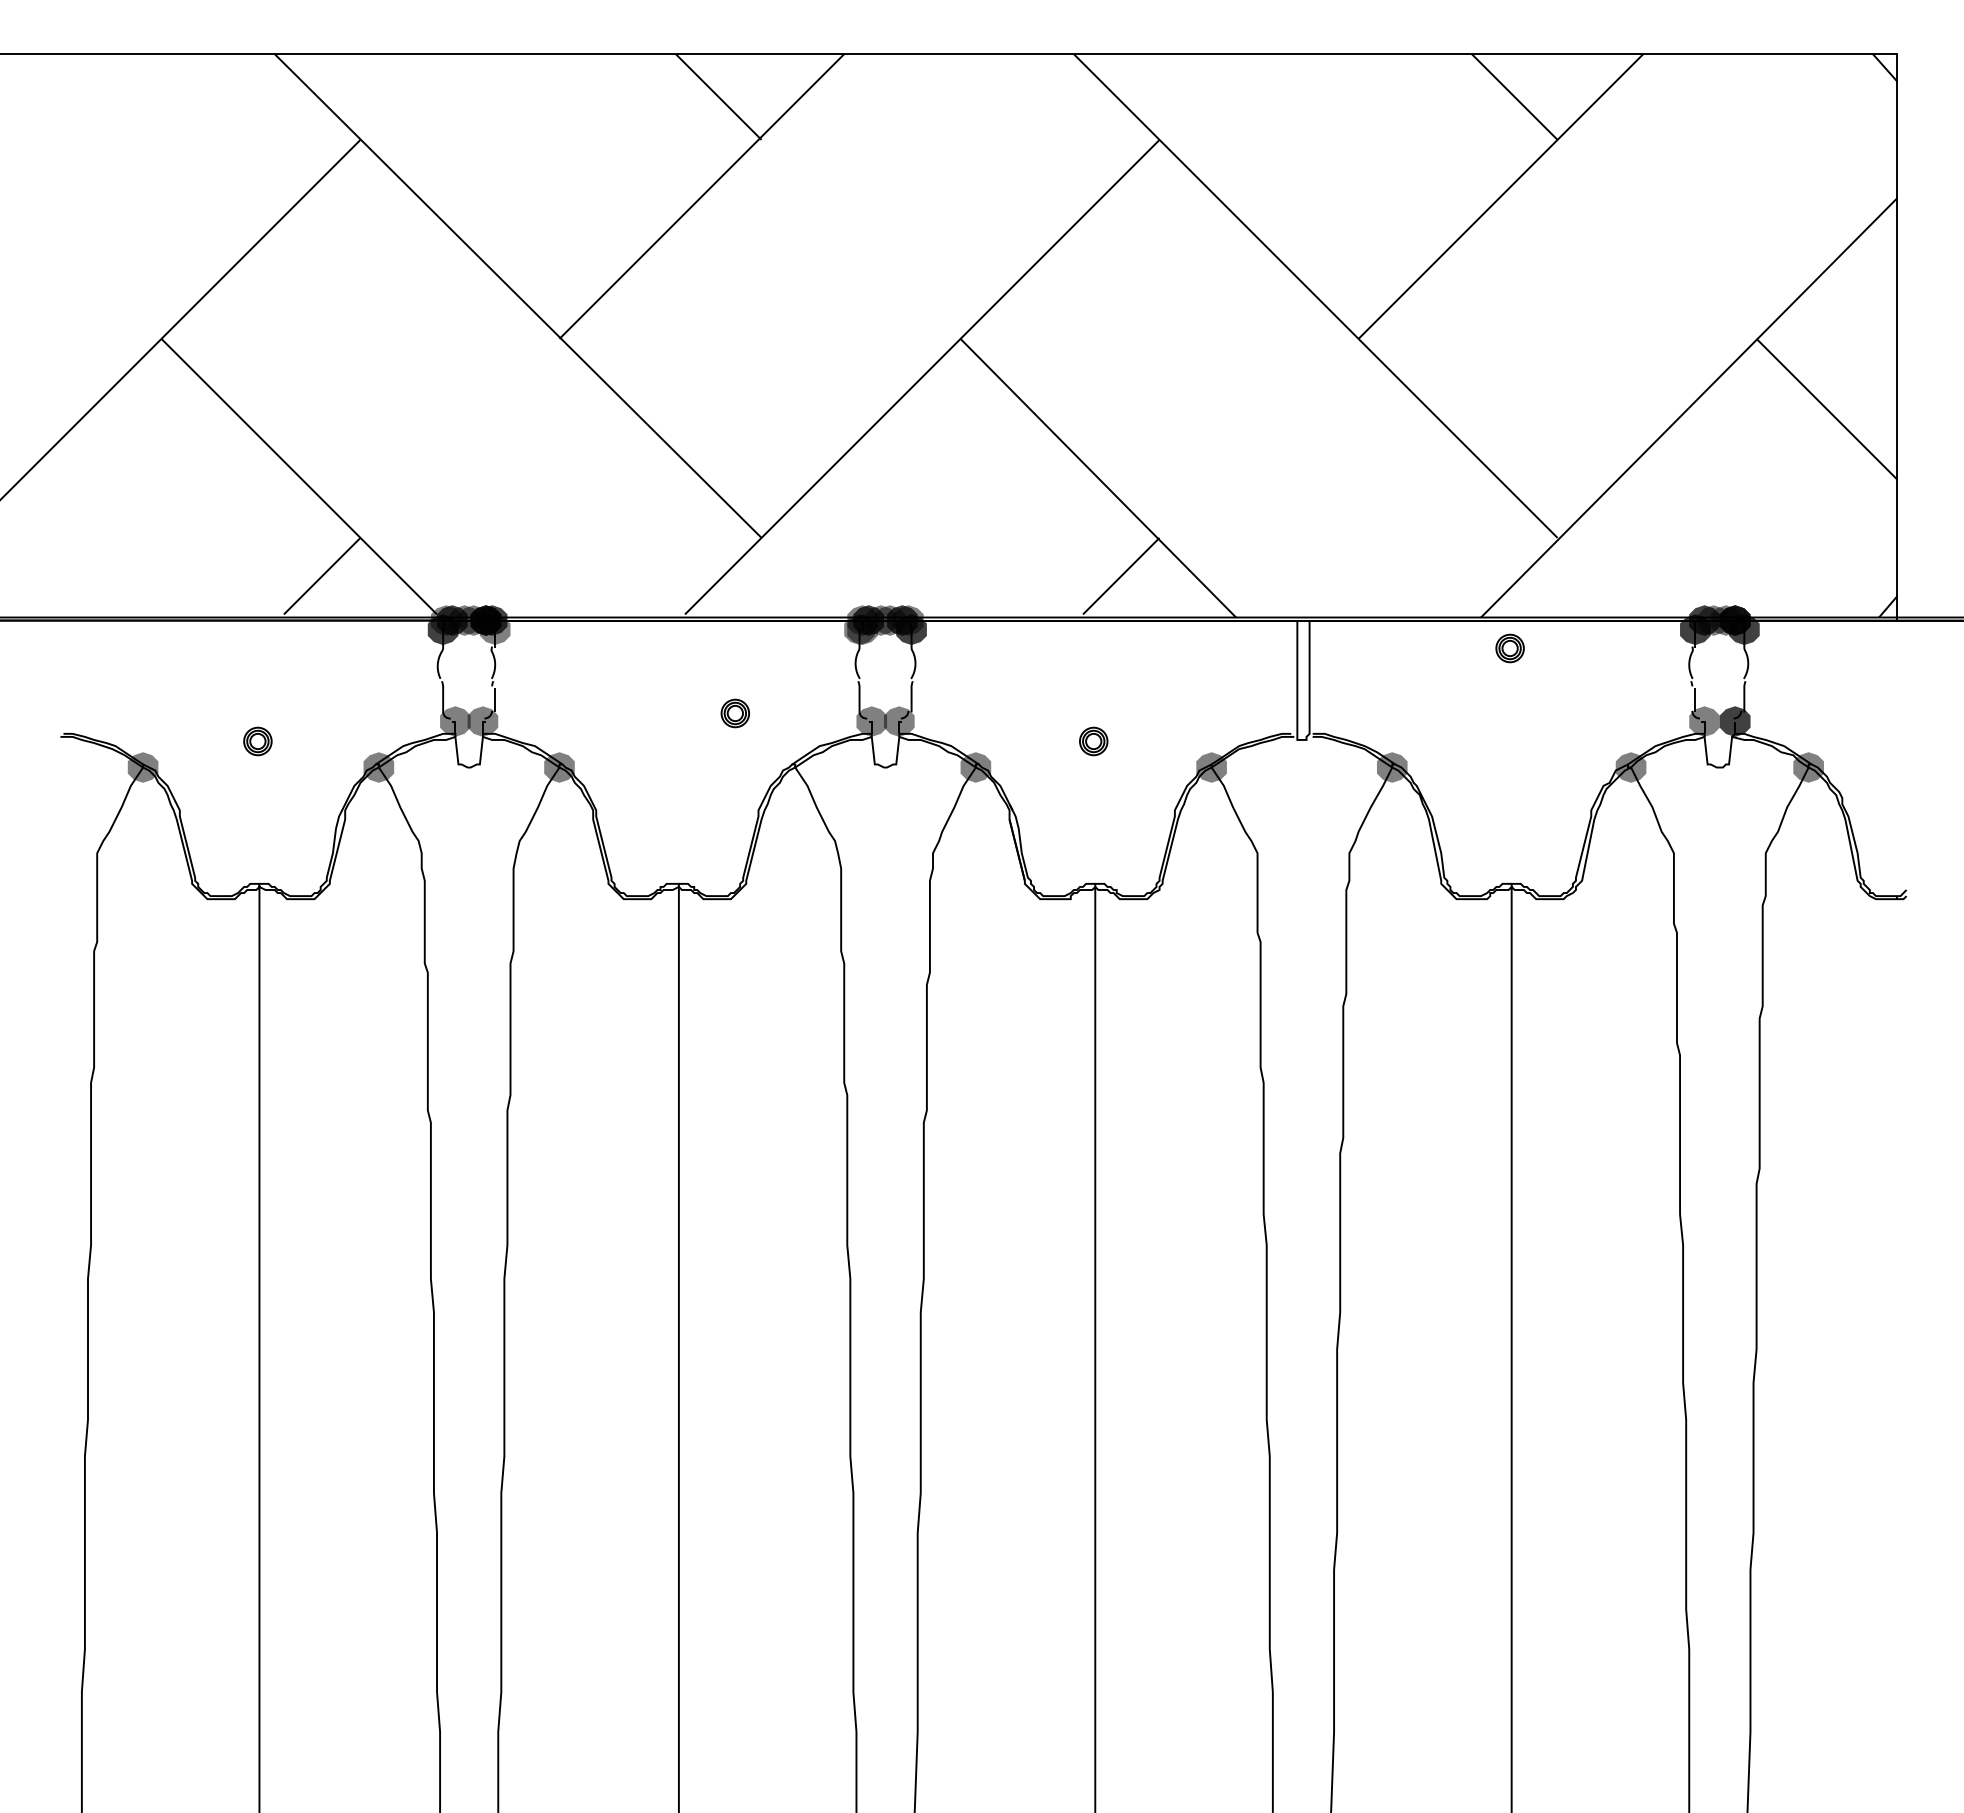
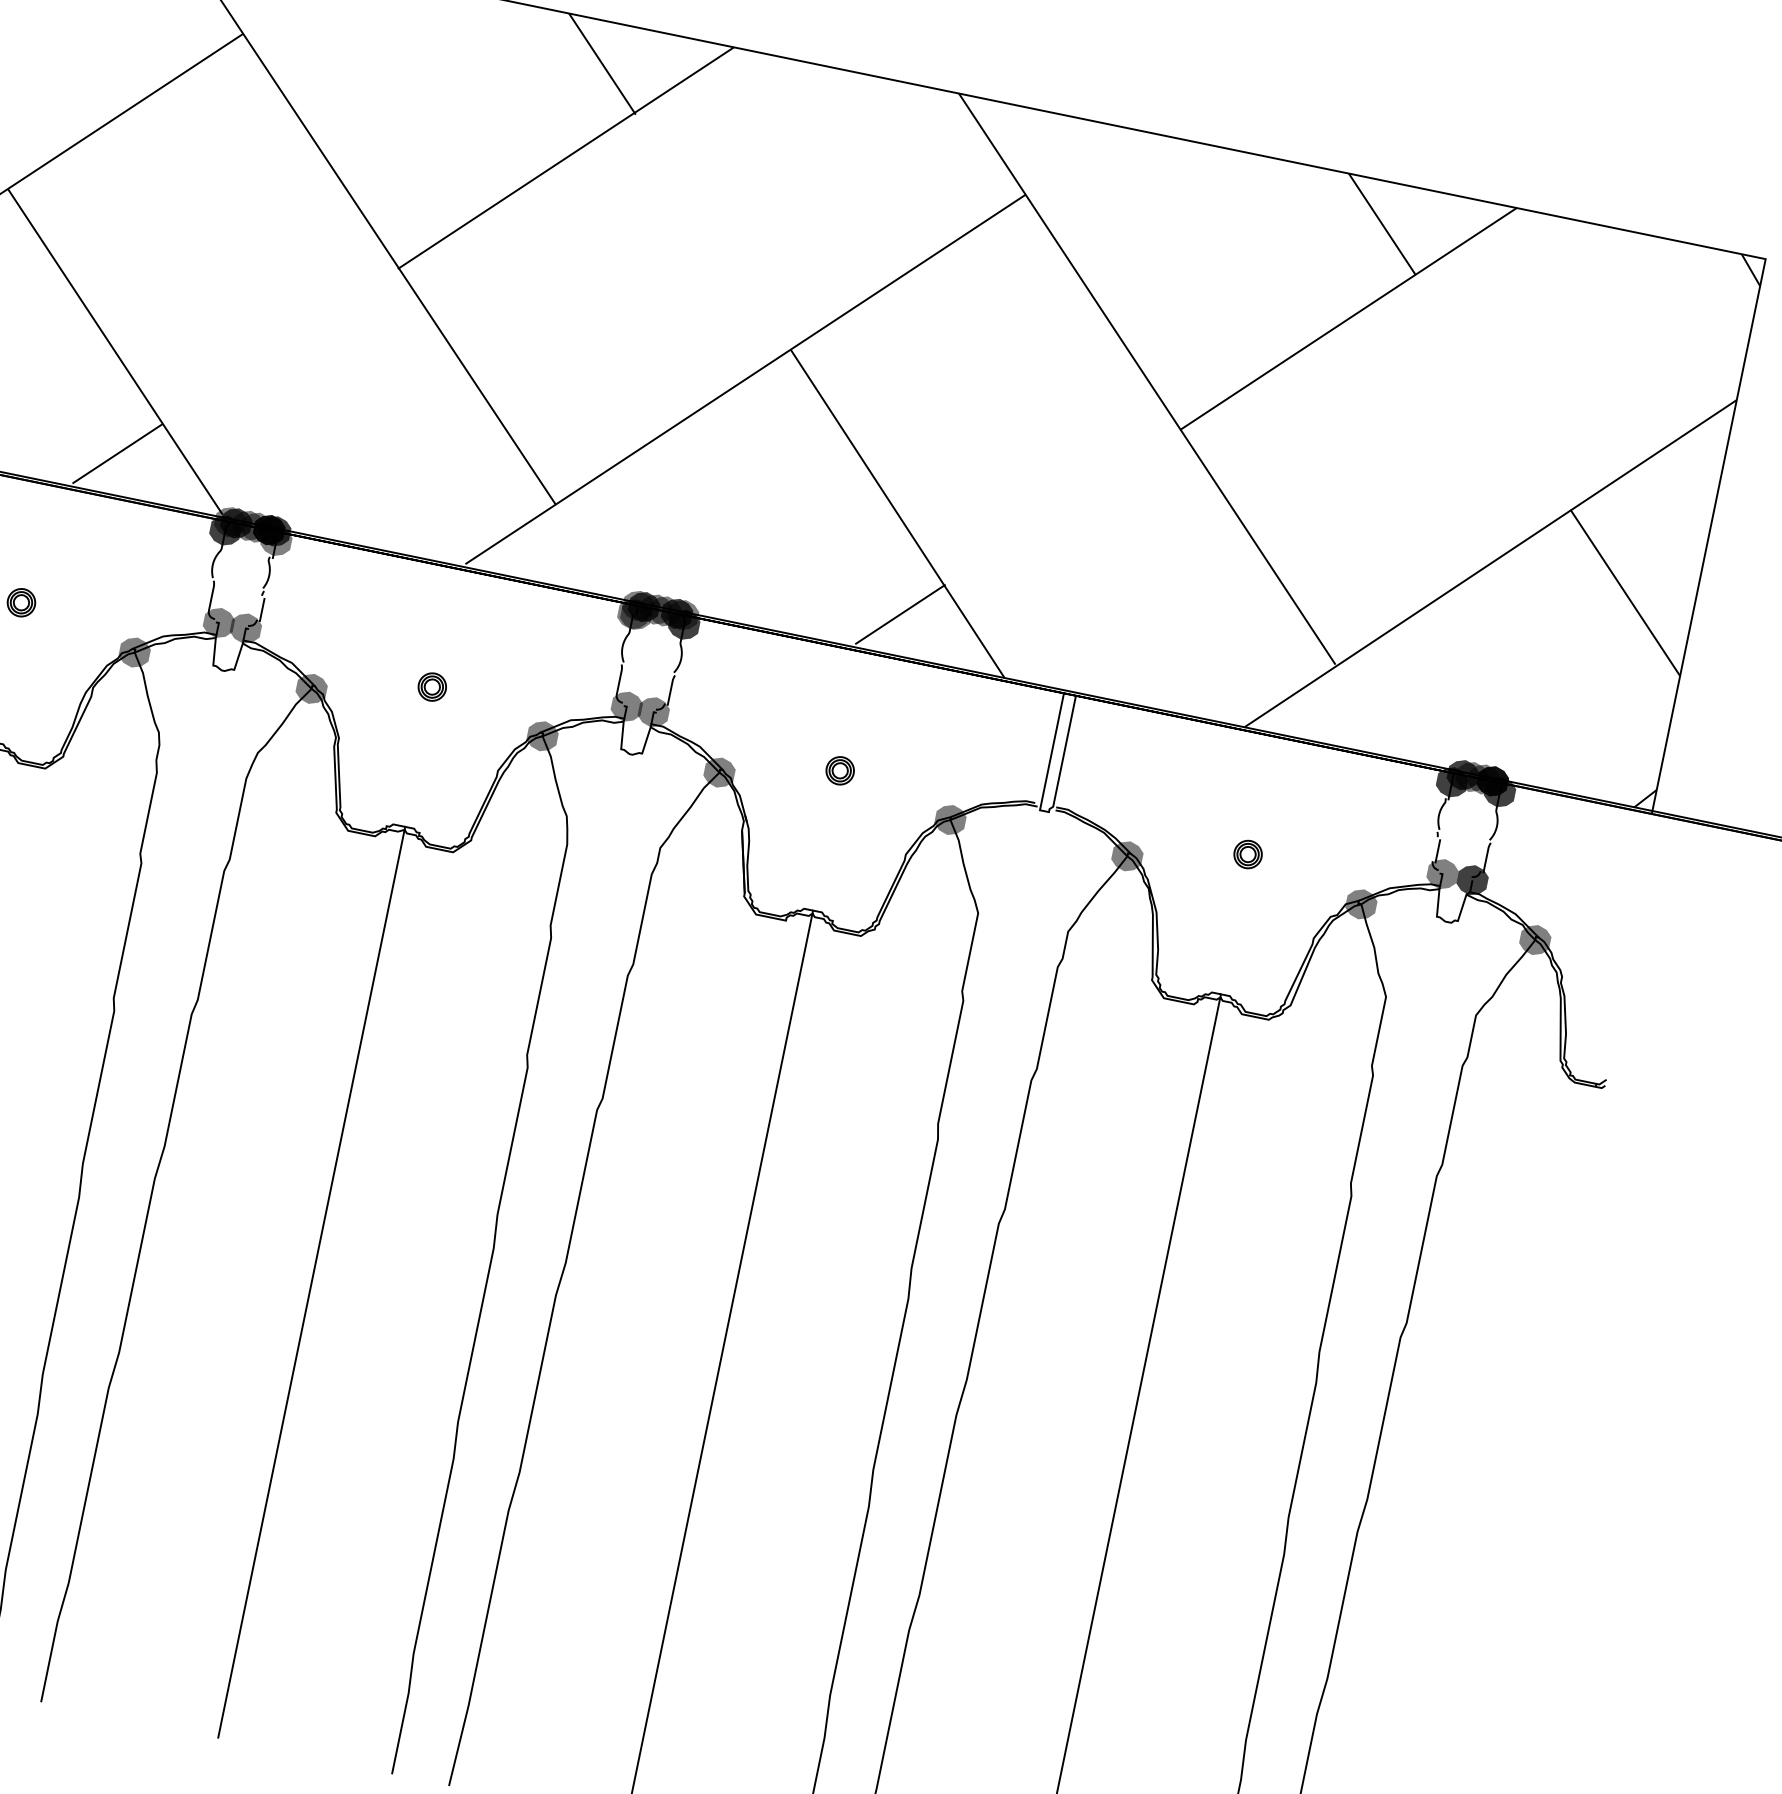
part: (1509, 648) -> (1247, 854), moved
part: (734, 713) -> (431, 686), moved
fill: (794, 767) -> (541, 736), added

